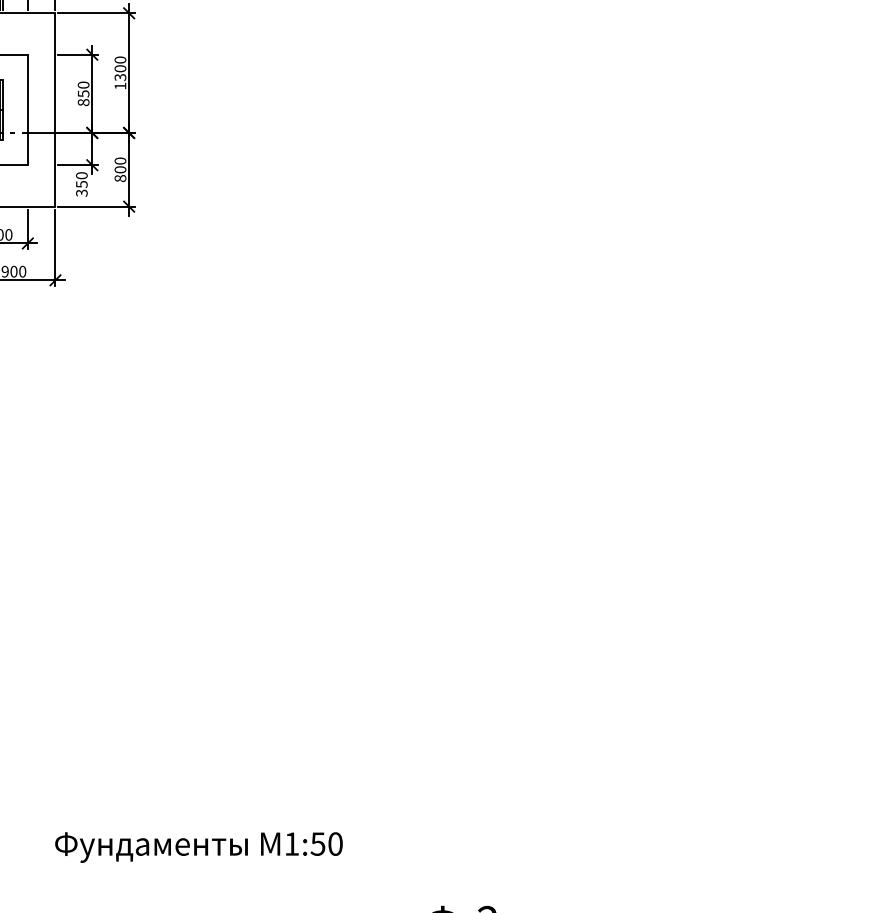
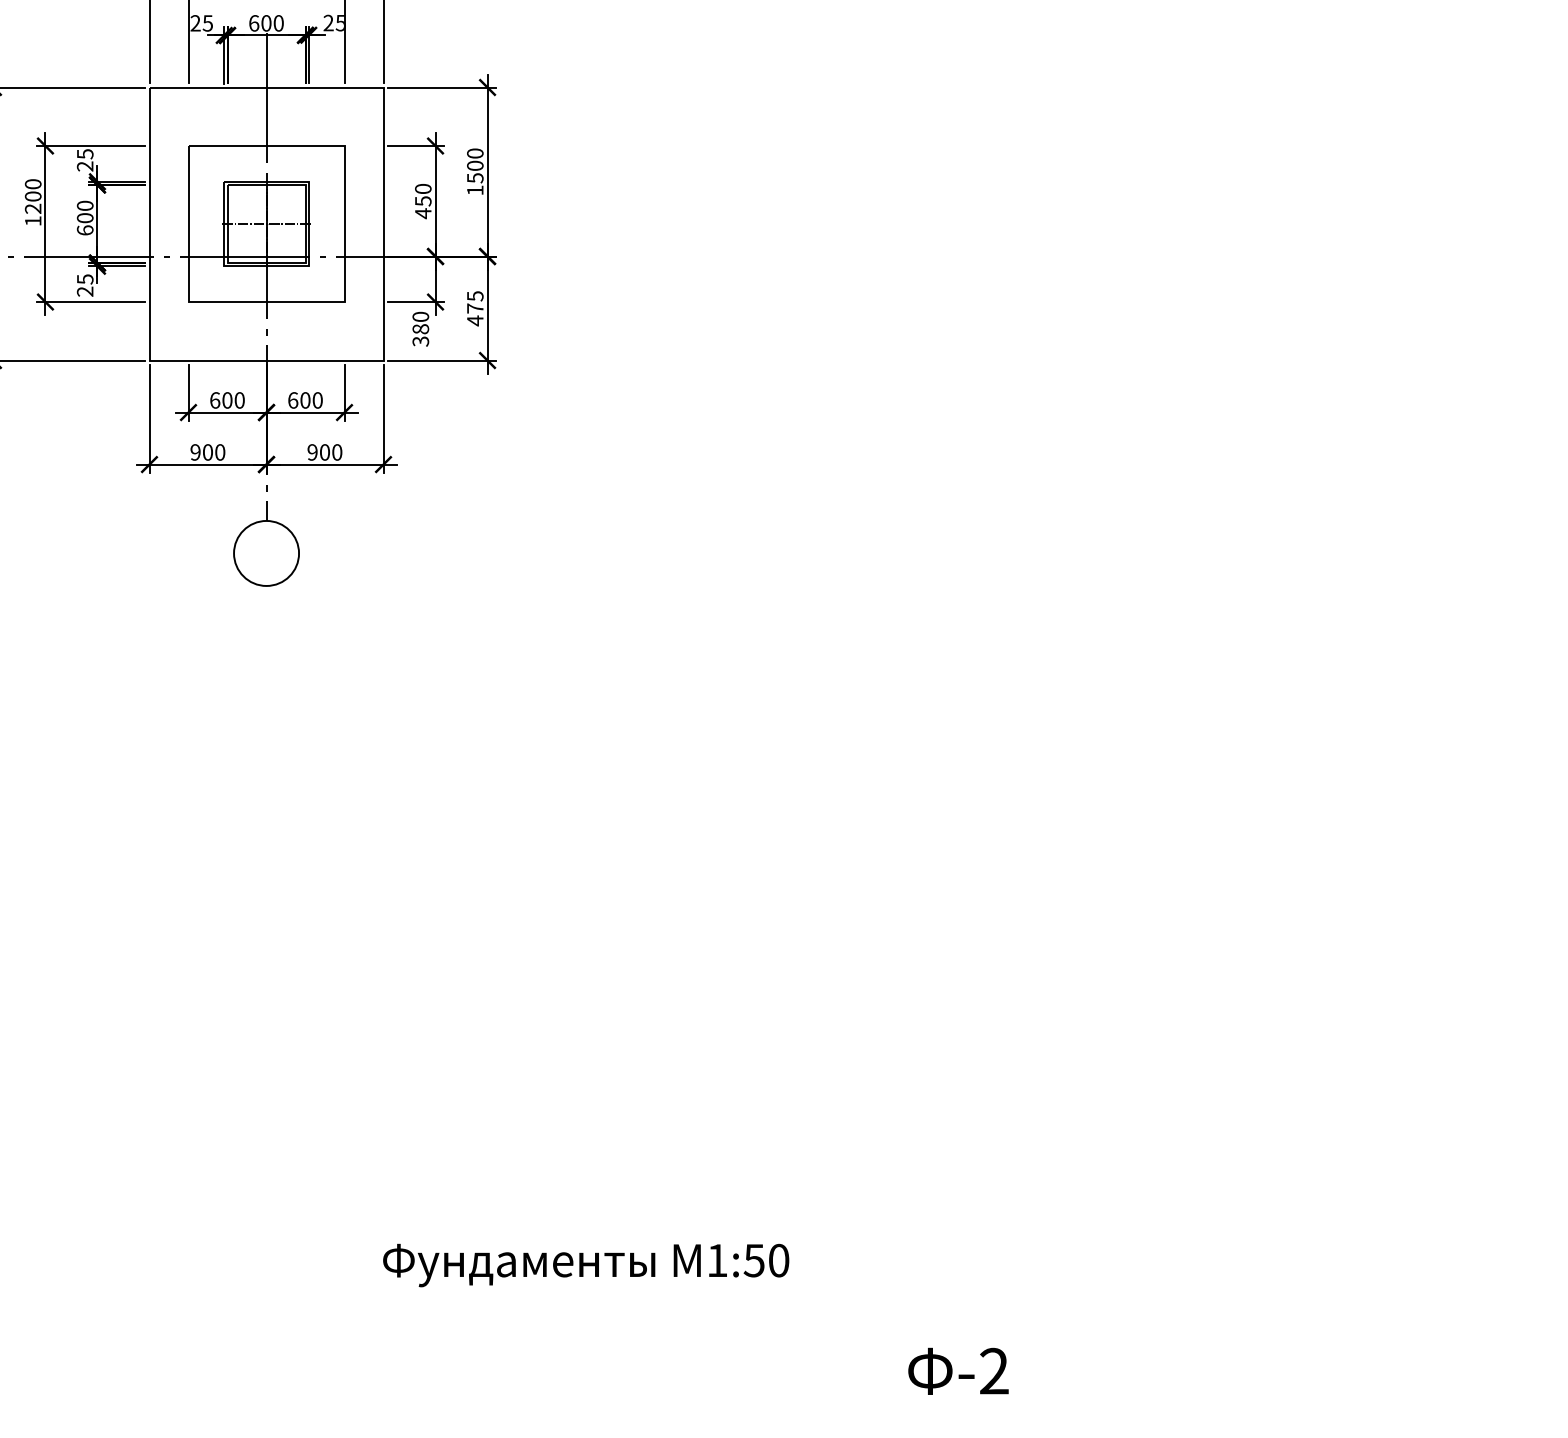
text: (119, 77) -> (474, 177), 1300 -> 1500
text: (83, 102) -> (423, 213), 850 -> 450
text: (120, 169) -> (475, 308), 800 -> 475
text: (81, 184) -> (420, 329), 350 -> 380

